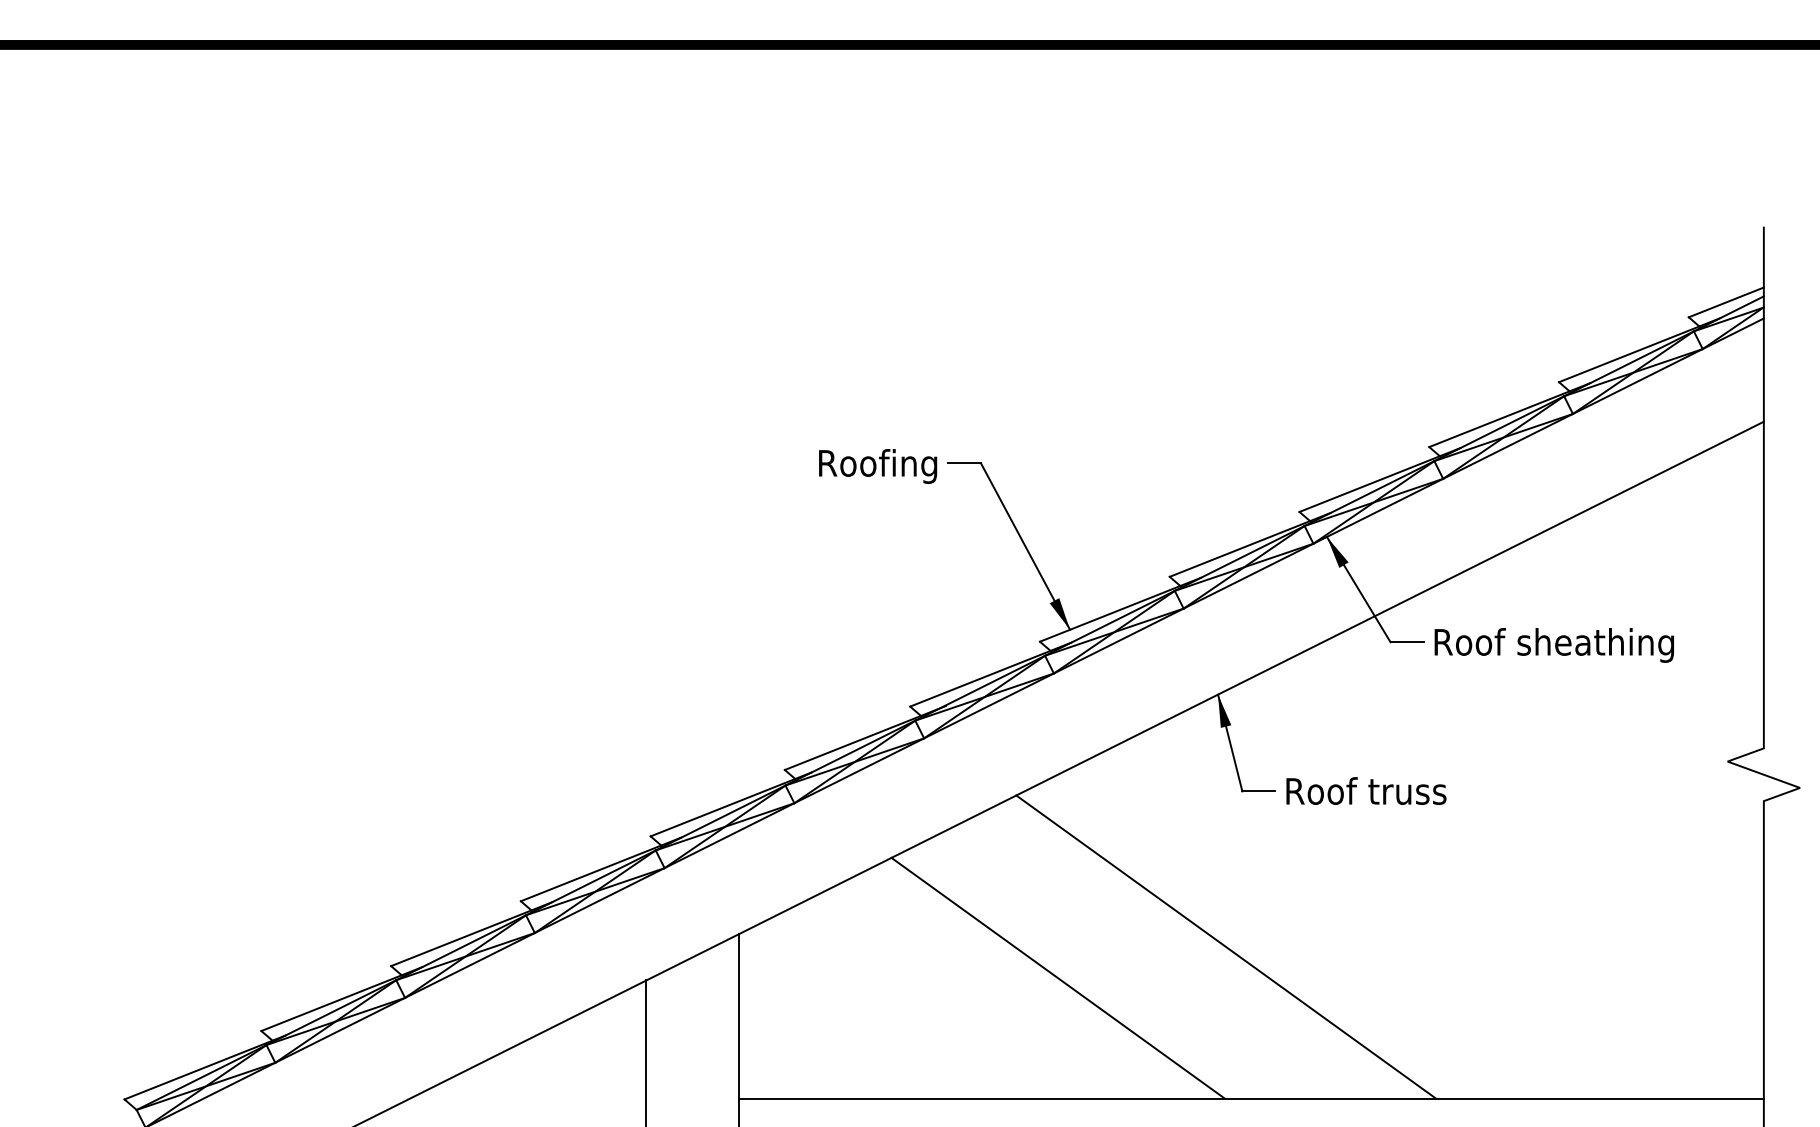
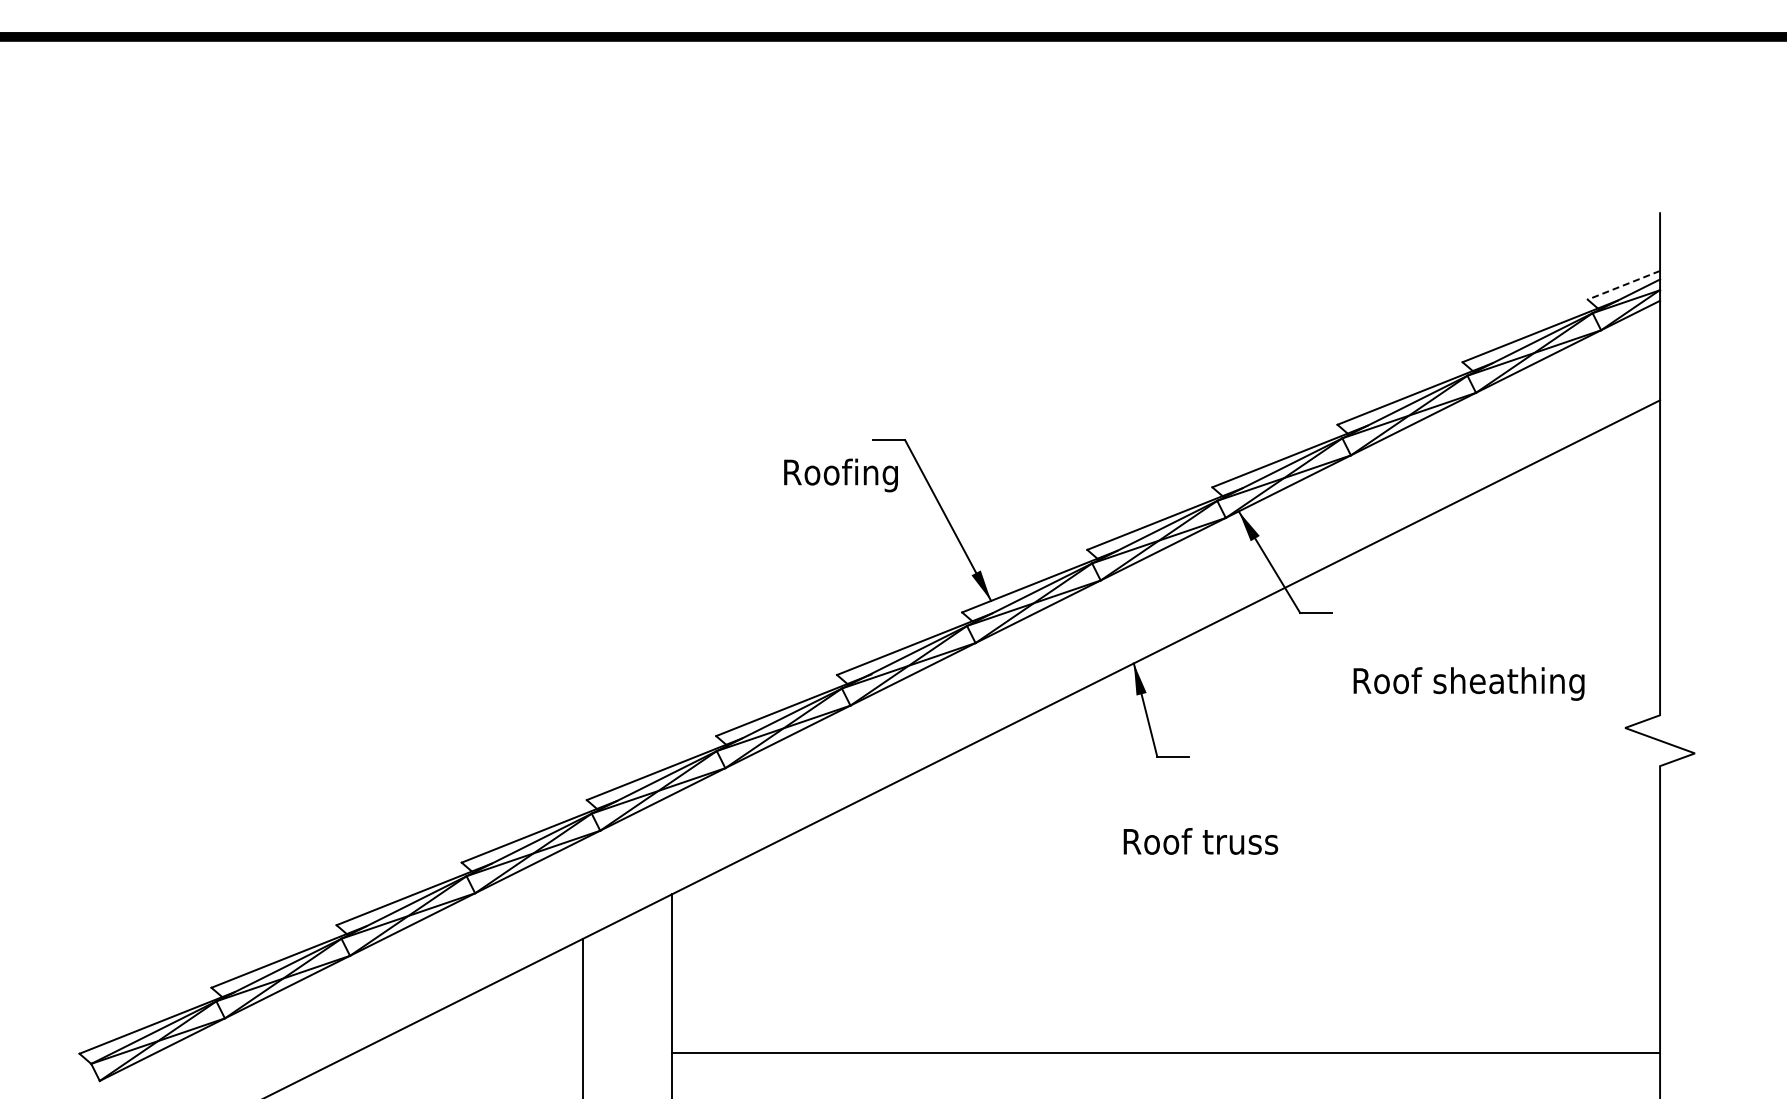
line: (1725, 302) -> (1623, 285), solid -> dashed
text: (877, 466) -> (840, 475), moved
text: (1553, 644) -> (1468, 683), moved
text: (1366, 791) -> (1200, 841), moved
line: (1225, 946) -> (1141, 906), removed
line: (1057, 977) -> (979, 936), removed

